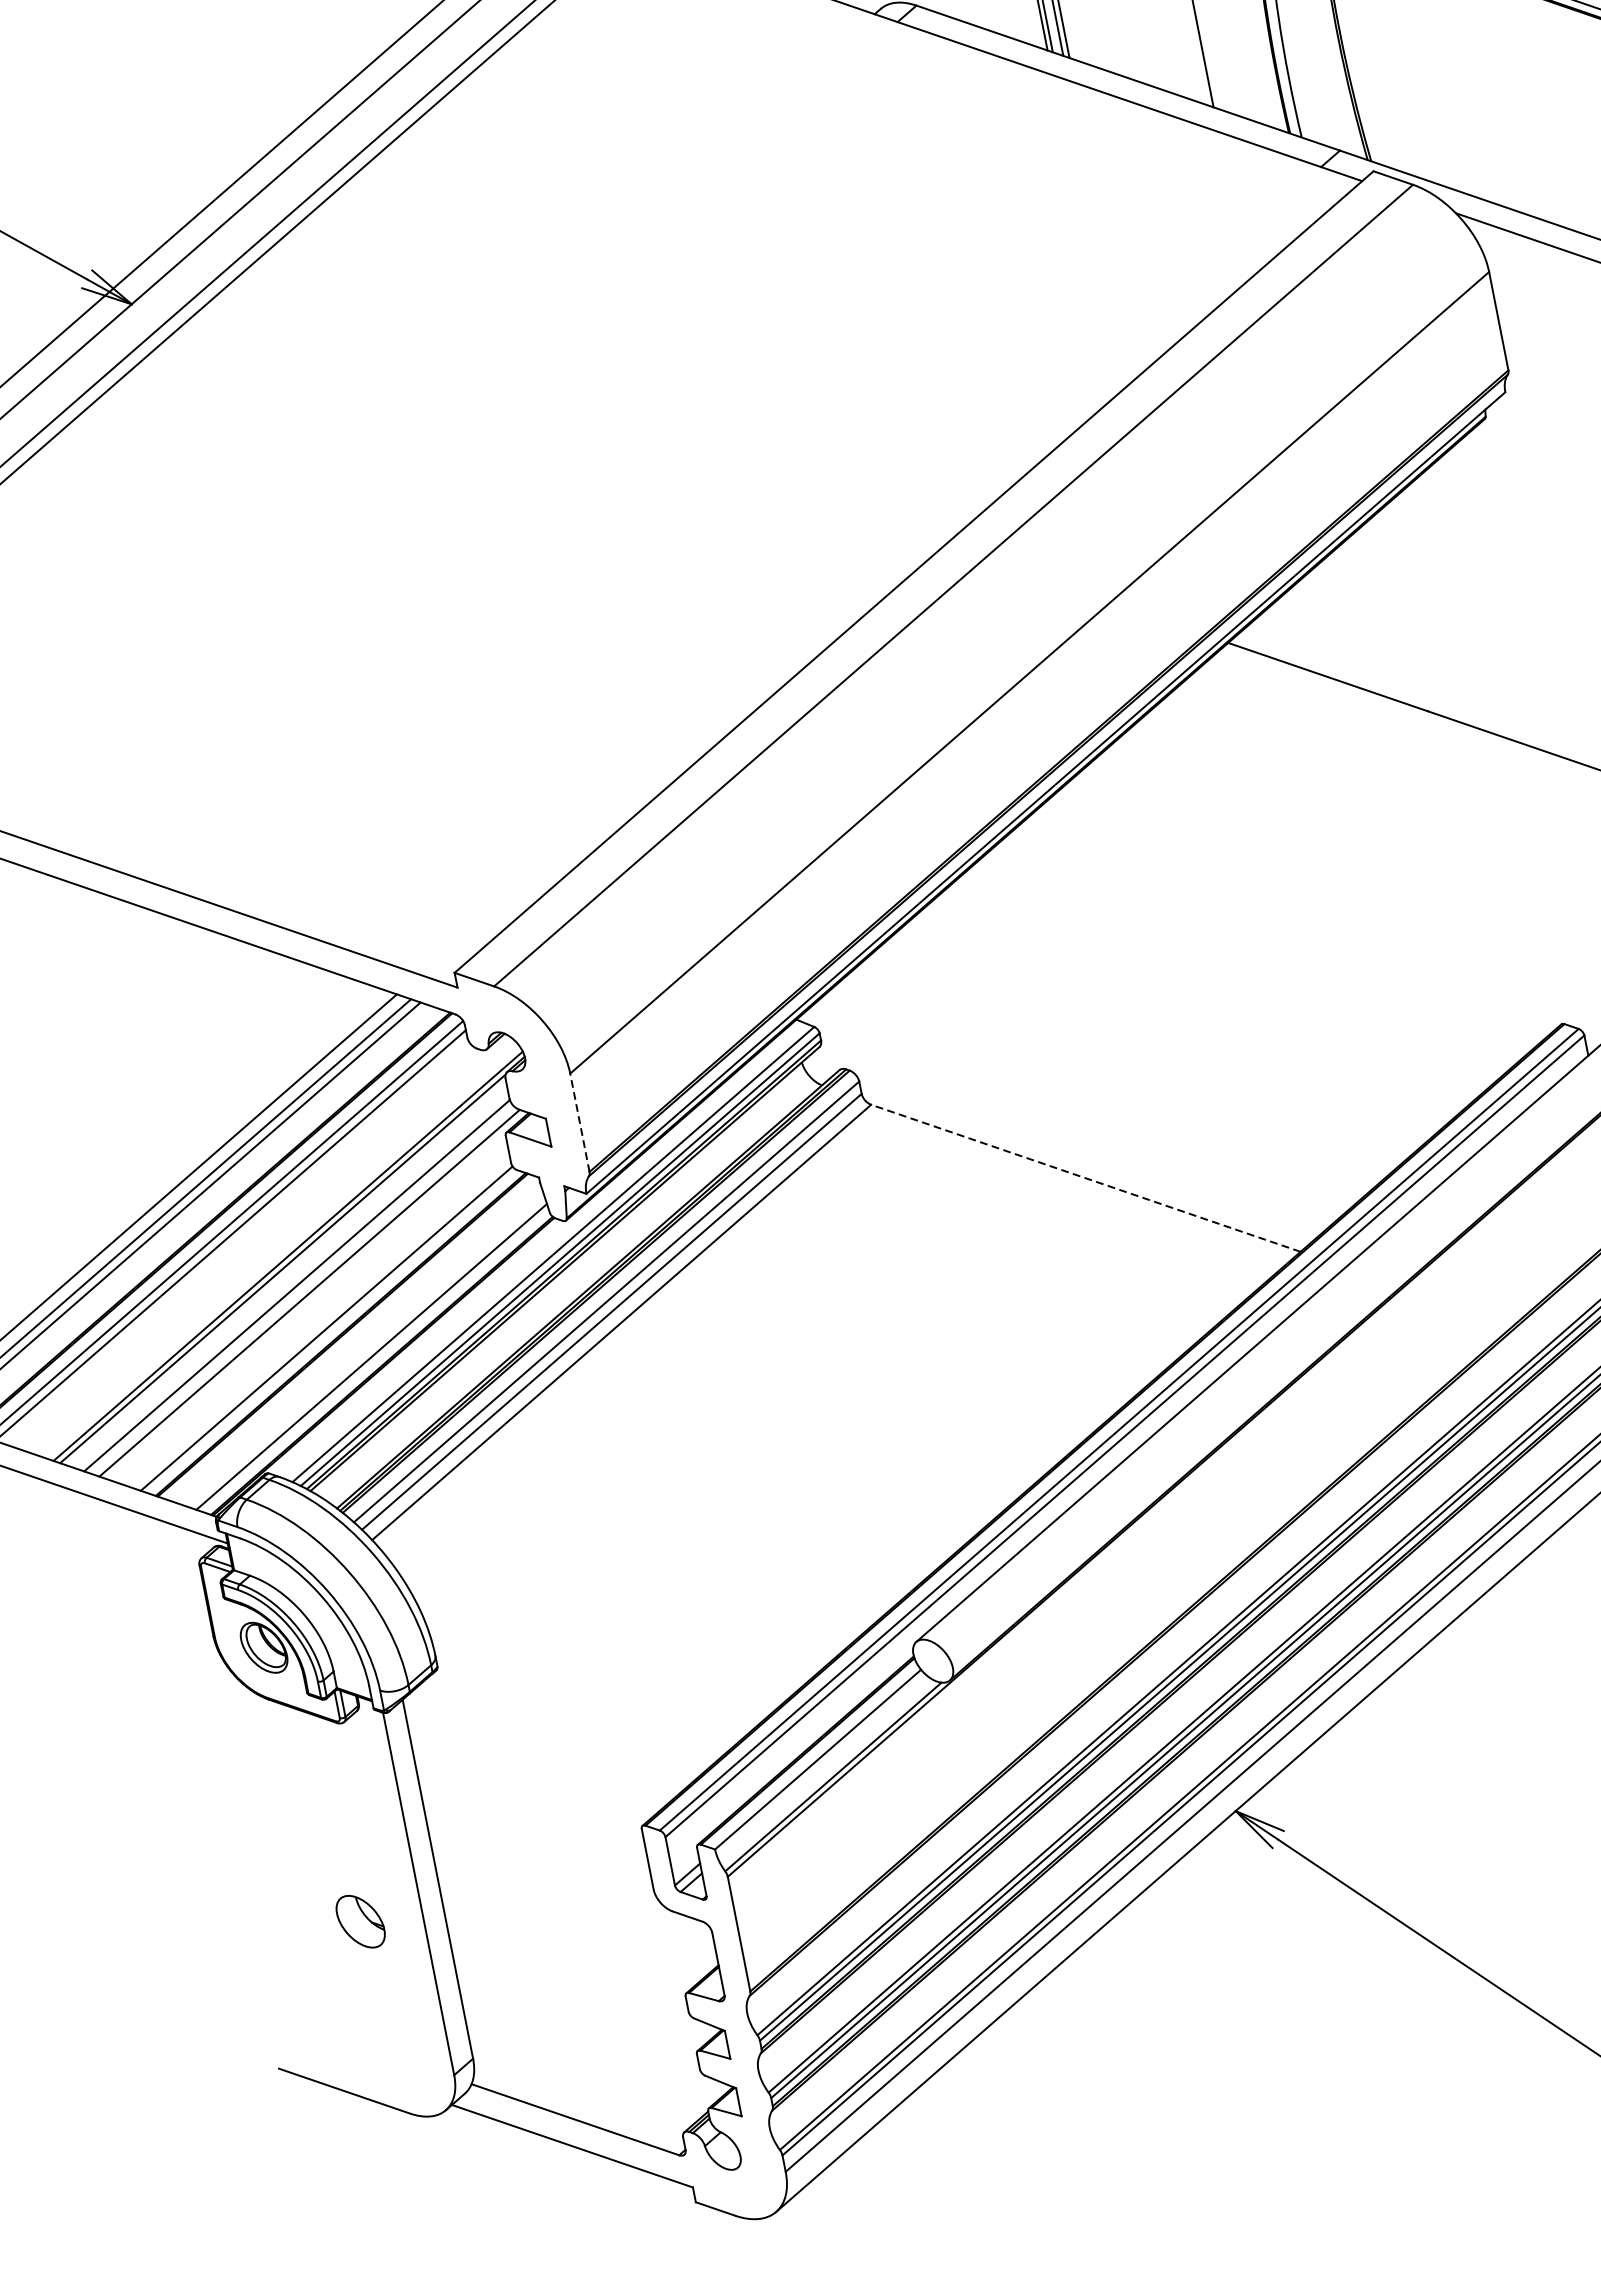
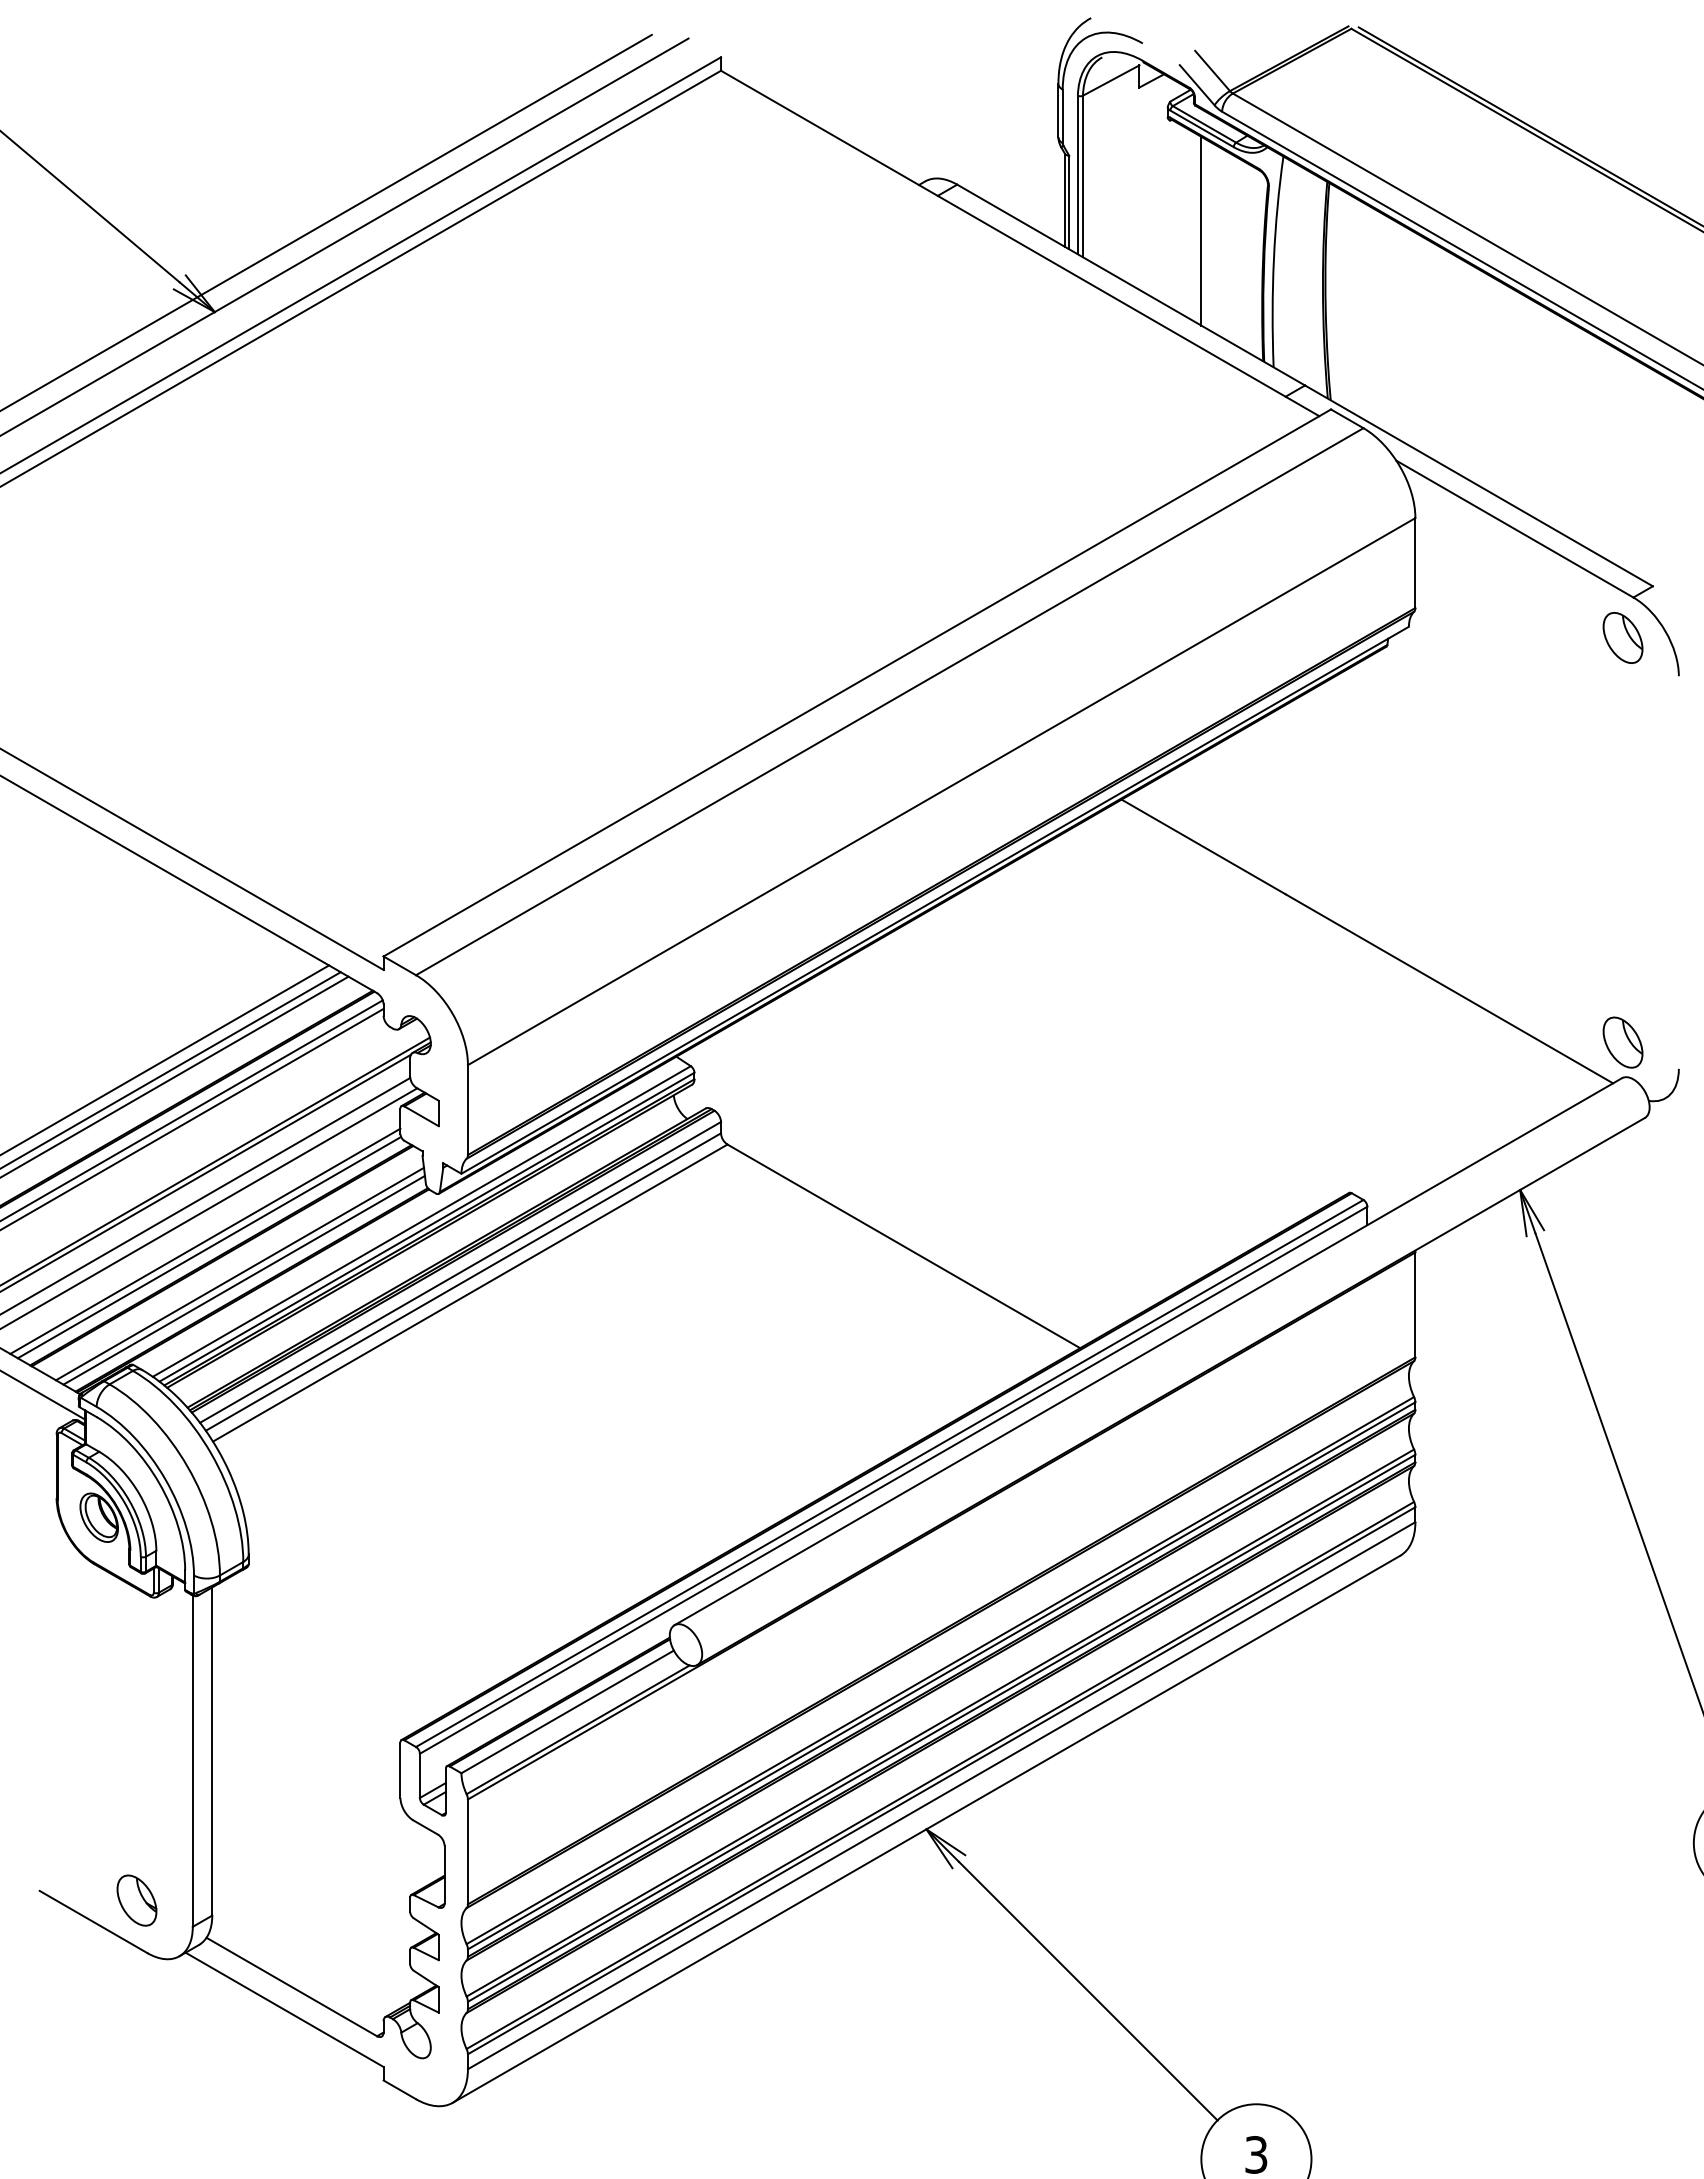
line: (579, 1123) -> (467, 1110), dashed -> solid
line: (1085, 1178) -> (903, 1246), dashed -> solid
line: (320, 1321) -> (205, 1240), added
line: (365, 1350) -> (239, 1273), added
part: (360, 1921) -> (136, 1900), moved

